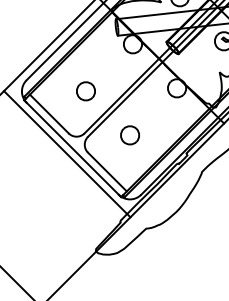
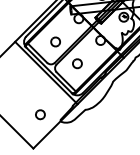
part: (55, 238) -> (40, 114), added

